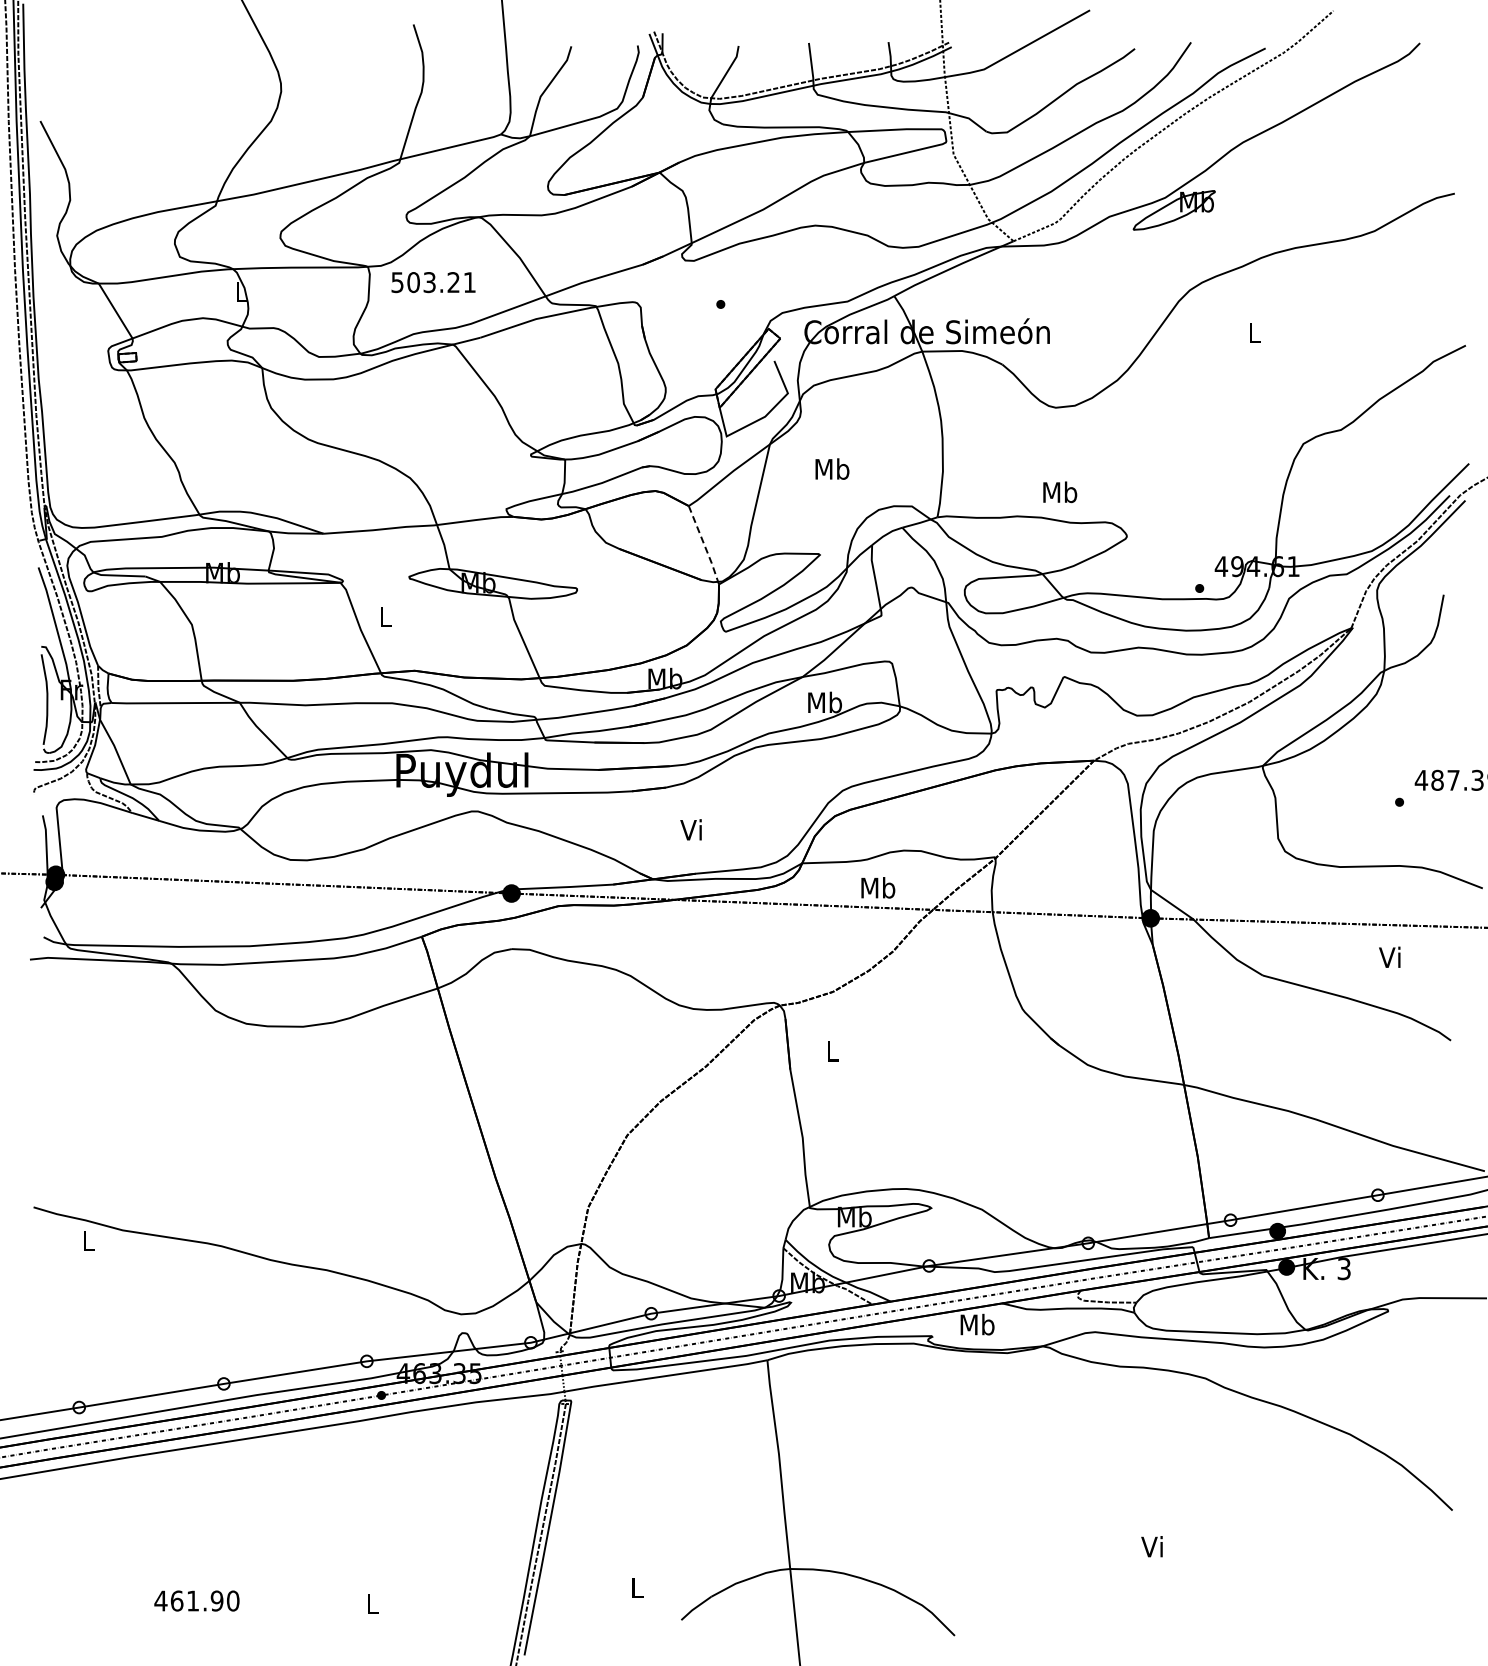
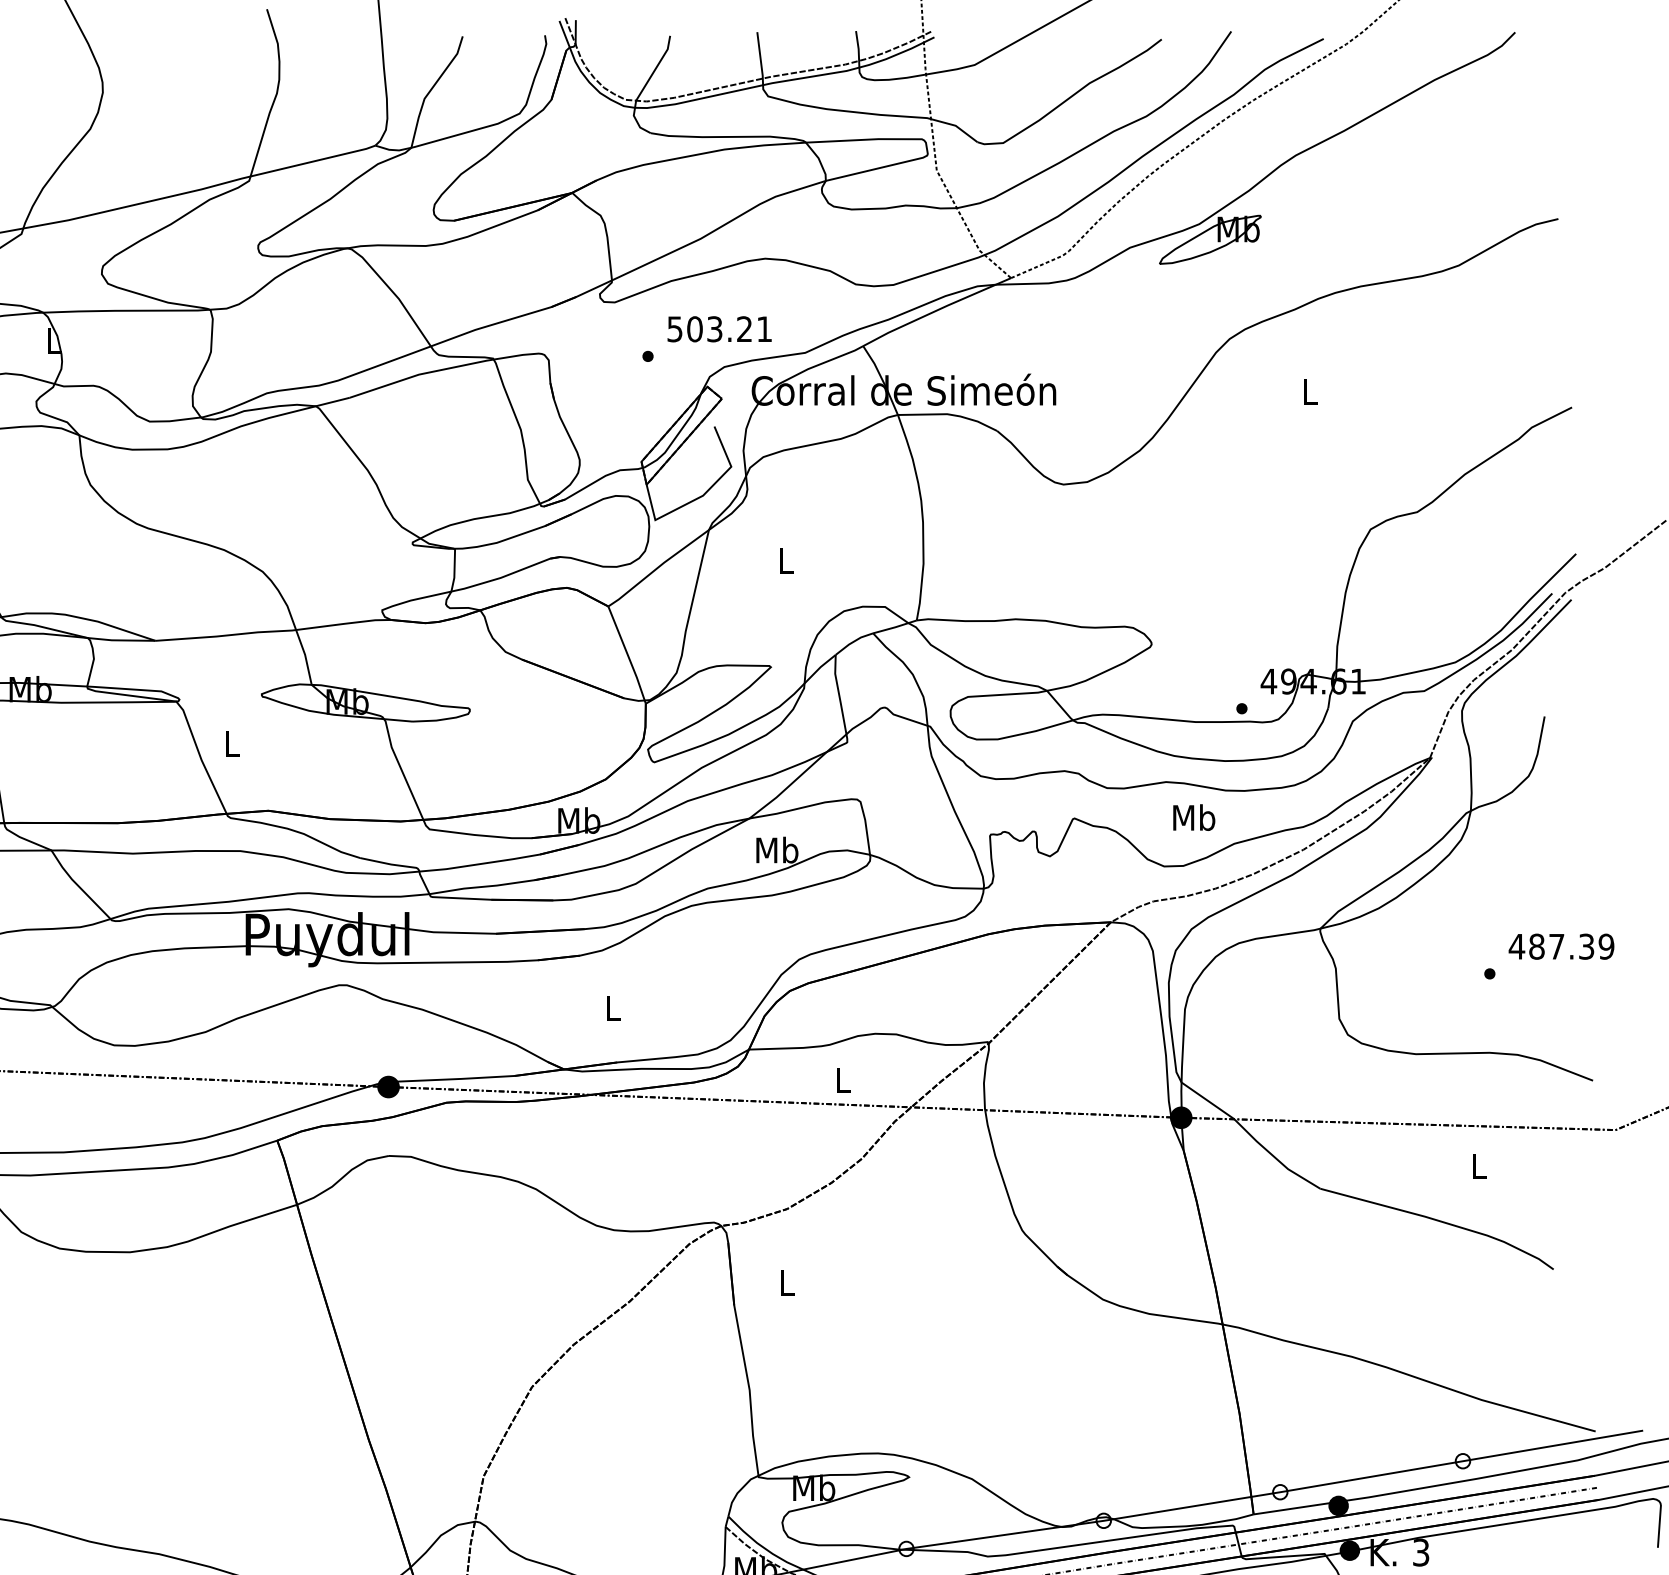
text: (433, 282) -> (719, 329), moved
text: (832, 468) -> (786, 559), Mb -> L
text: (1060, 492) -> (1194, 817), moved
line: (704, 545) -> (627, 655), dashed -> solid
text: (690, 829) -> (610, 1007), Vi -> L
text: (878, 887) -> (843, 1079), Mb -> L
text: (1389, 956) -> (1477, 1165), Vi -> L

